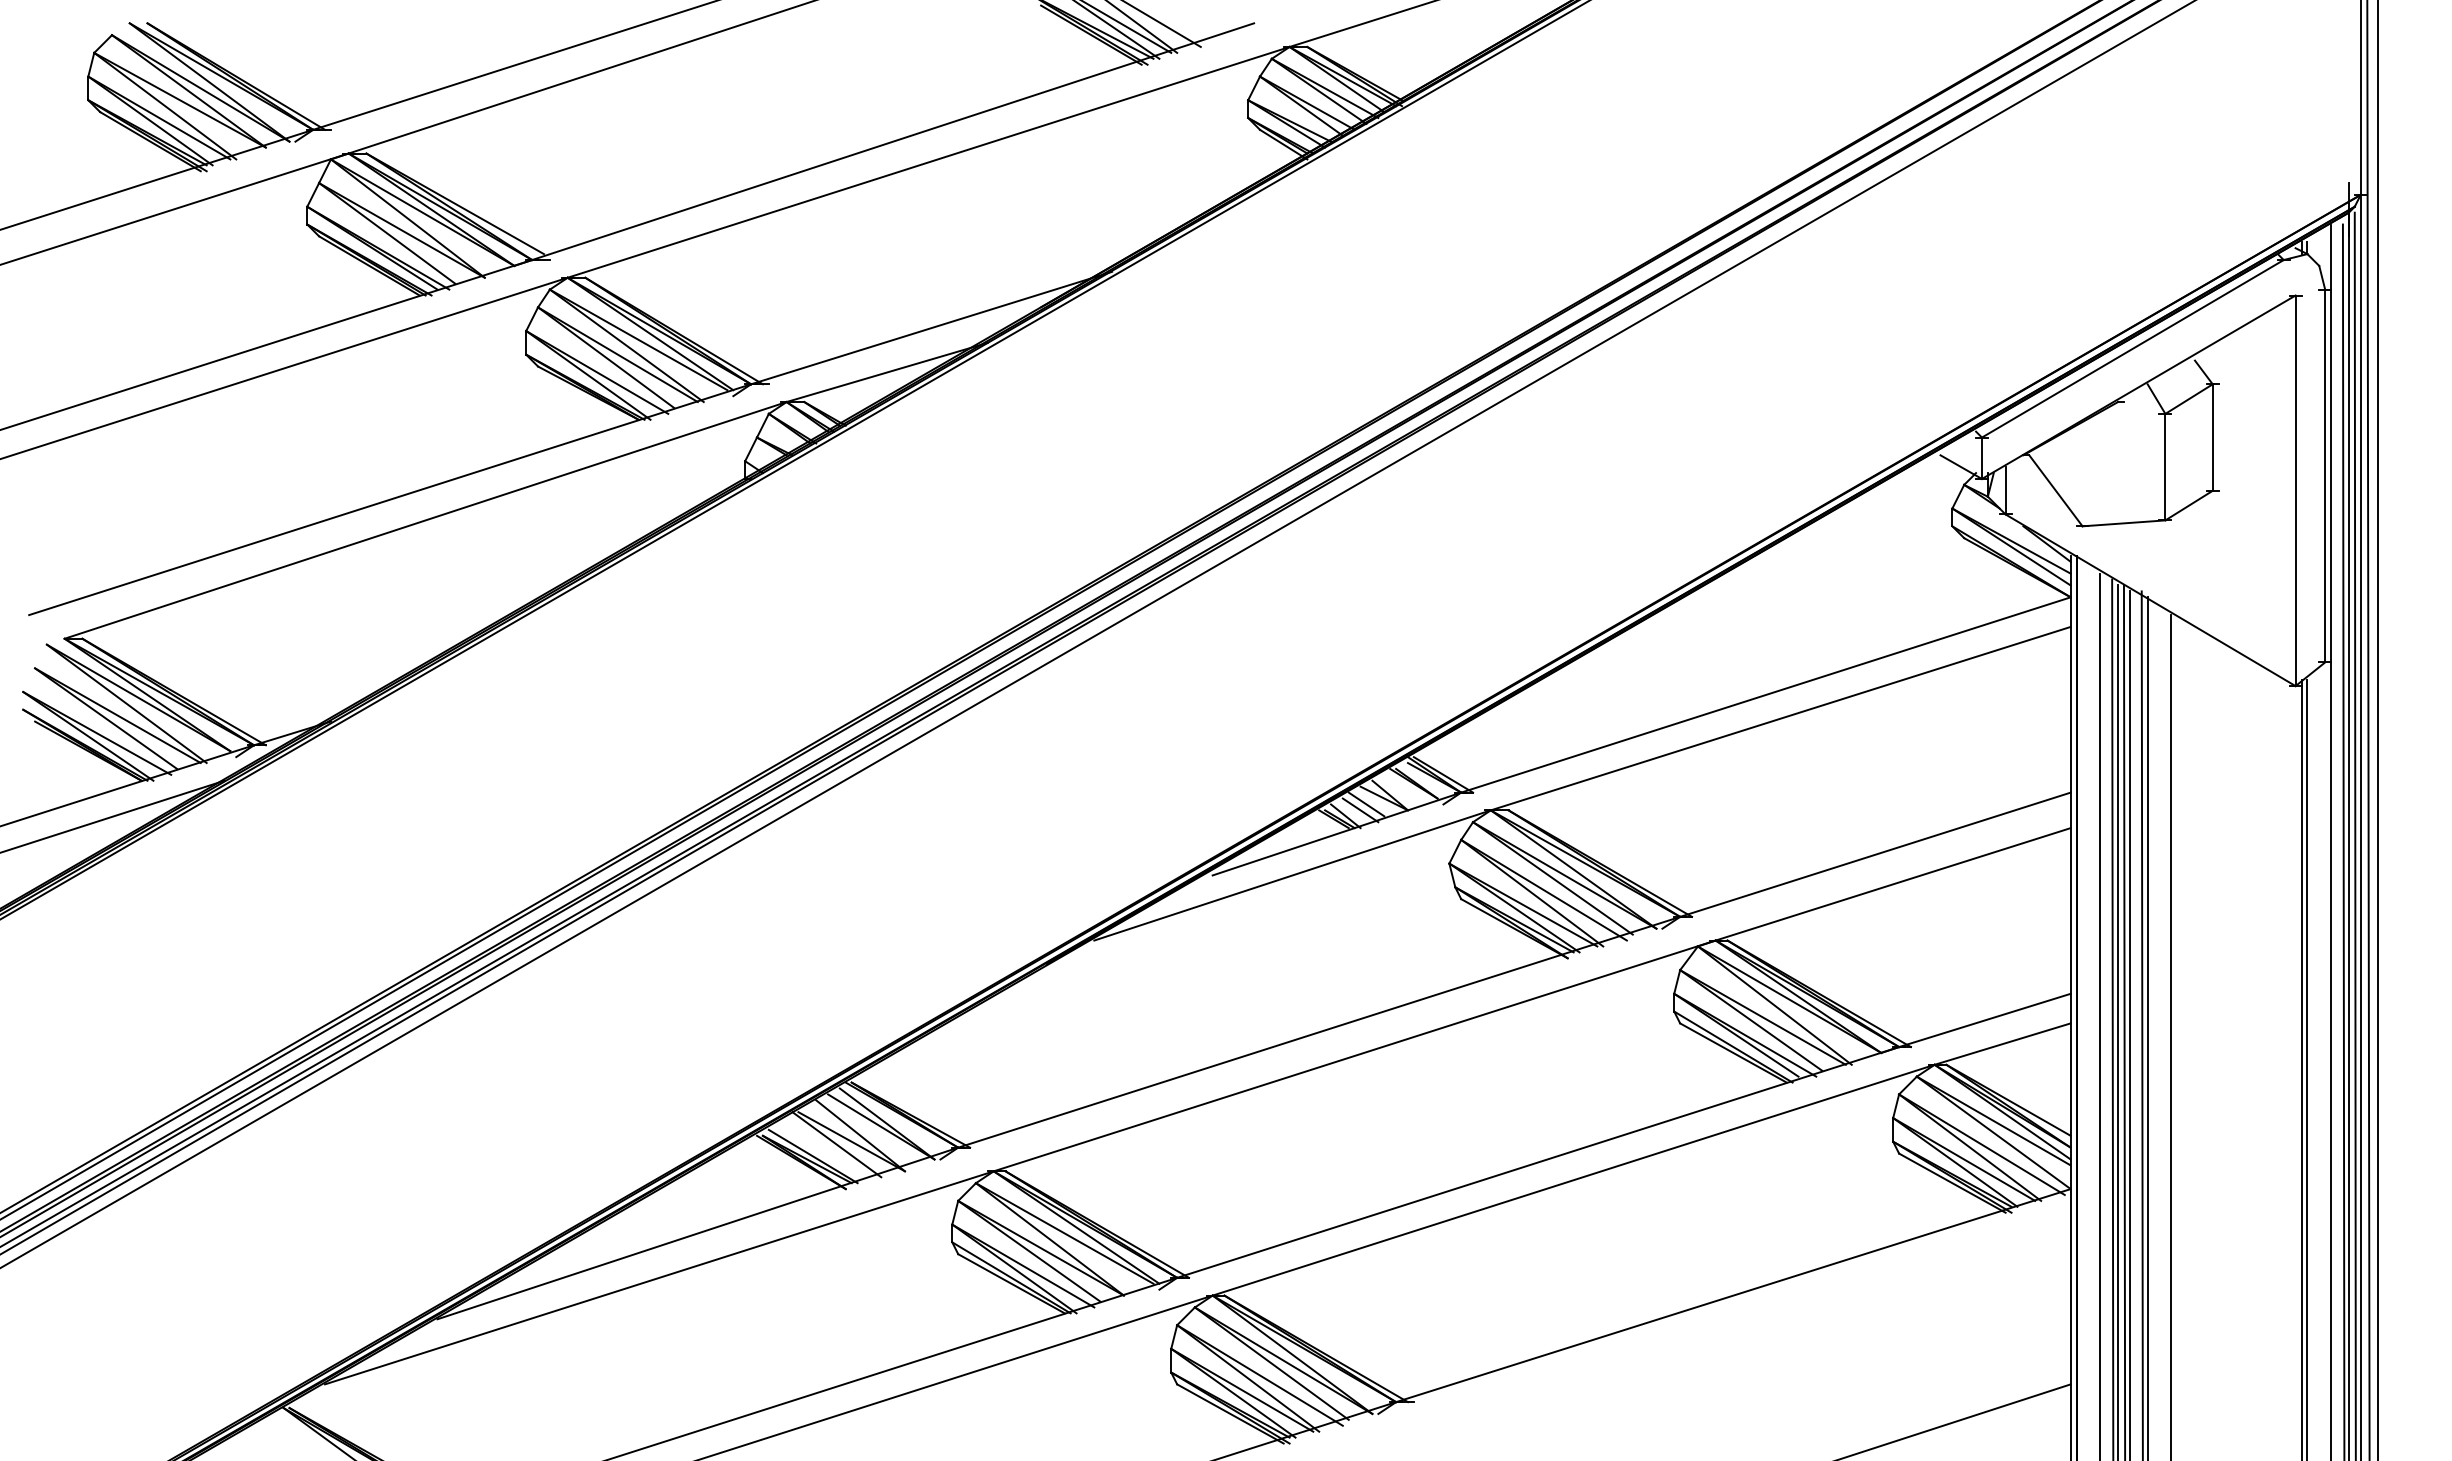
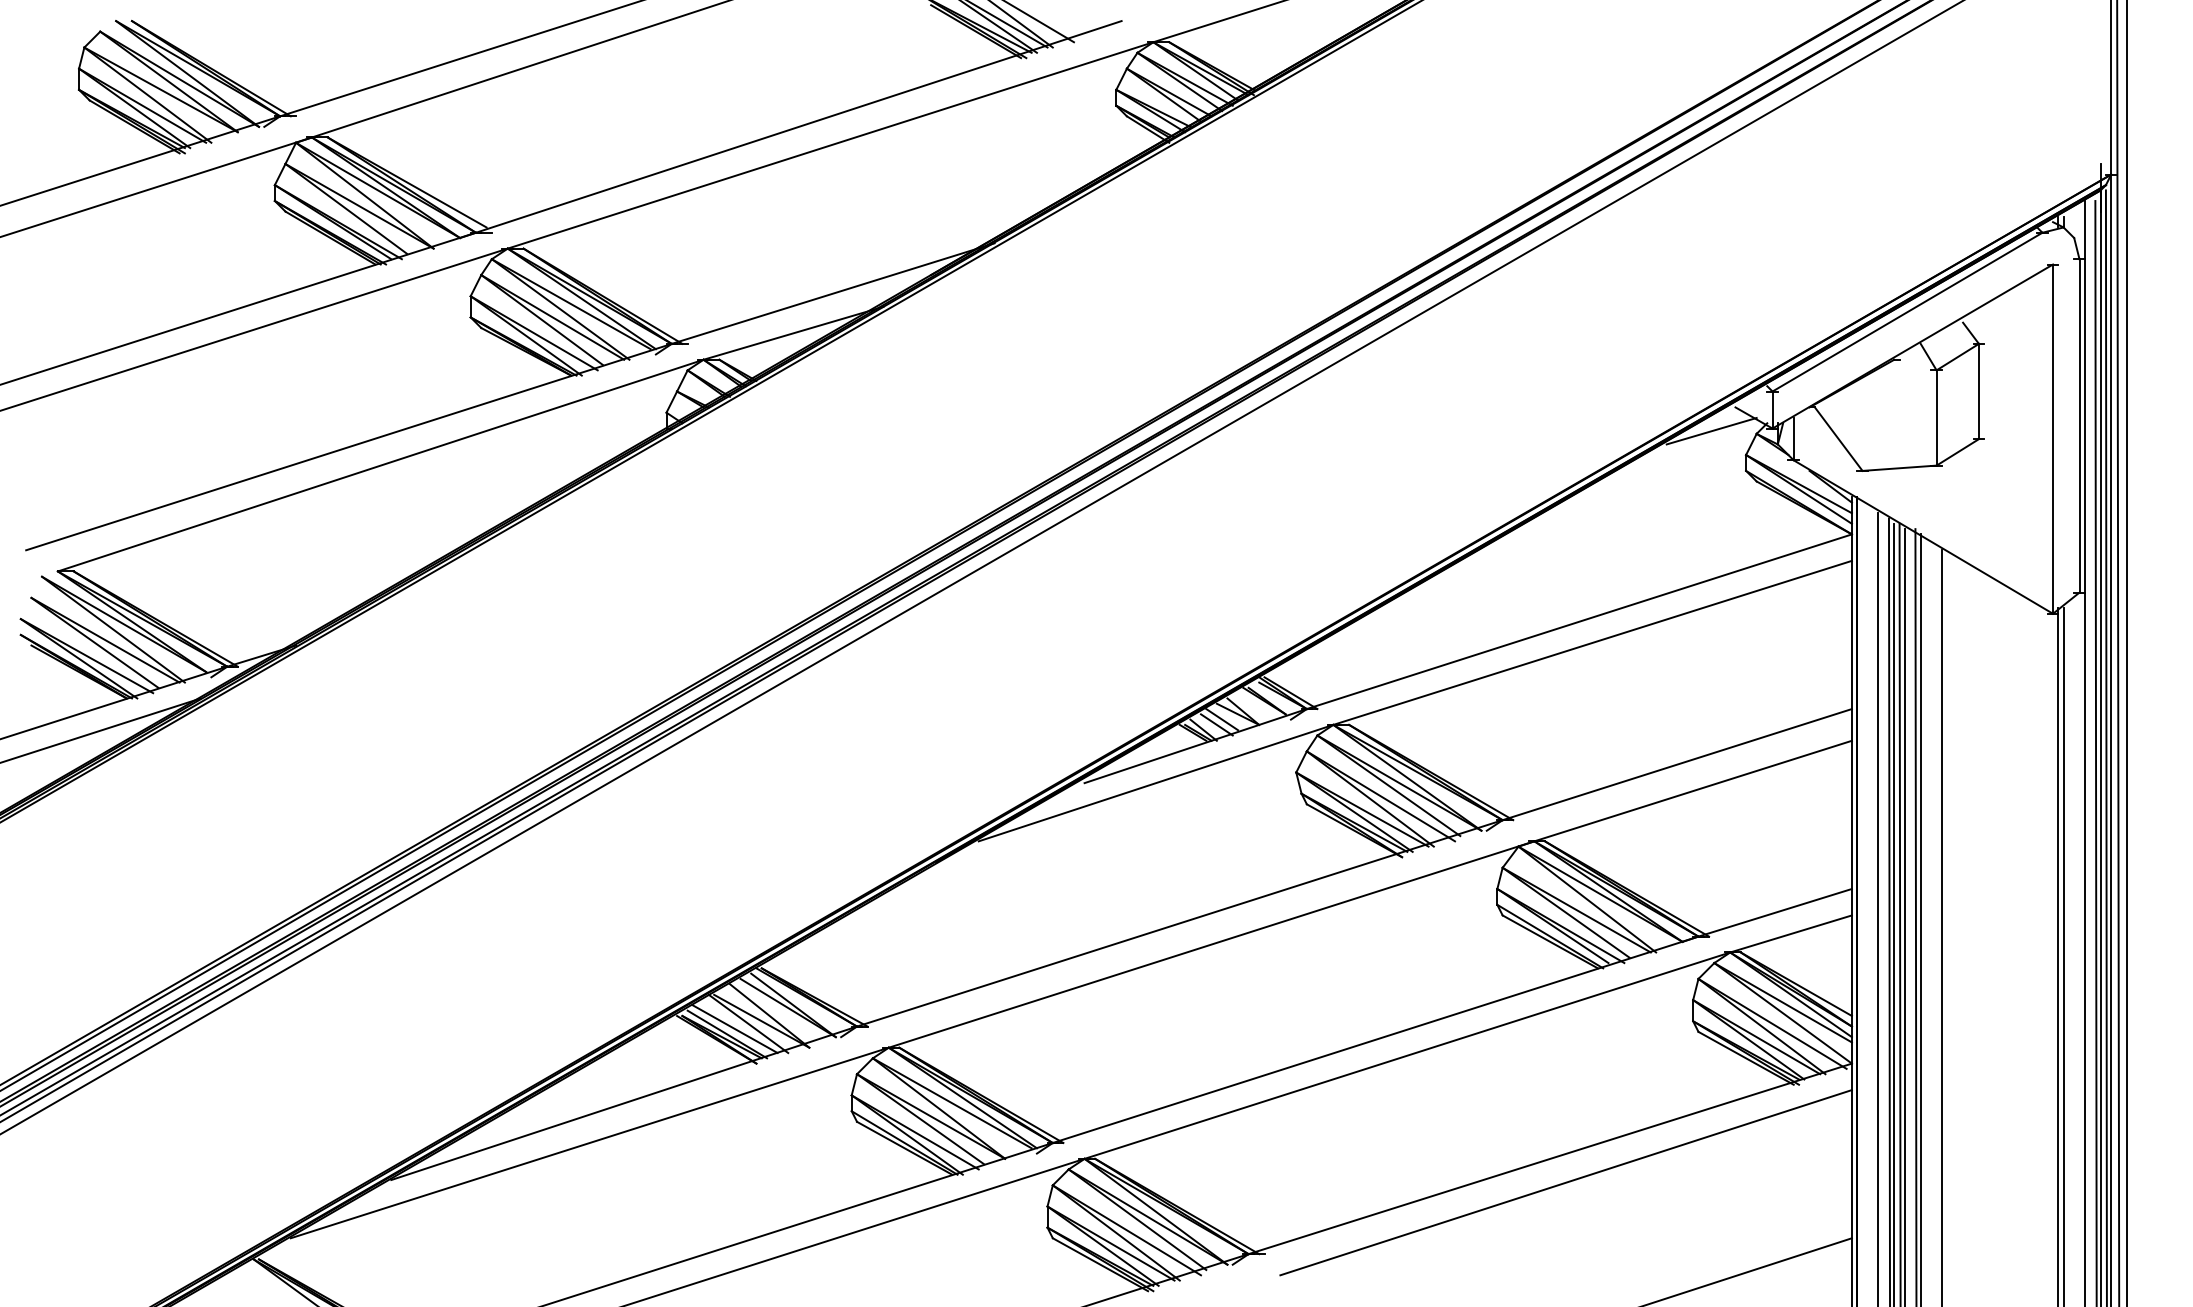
line: (1913, 481) -> (1711, 430), added
line: (821, 1150) -> (734, 1029), added
line: (1750, 1321) -> (1565, 1182), added

